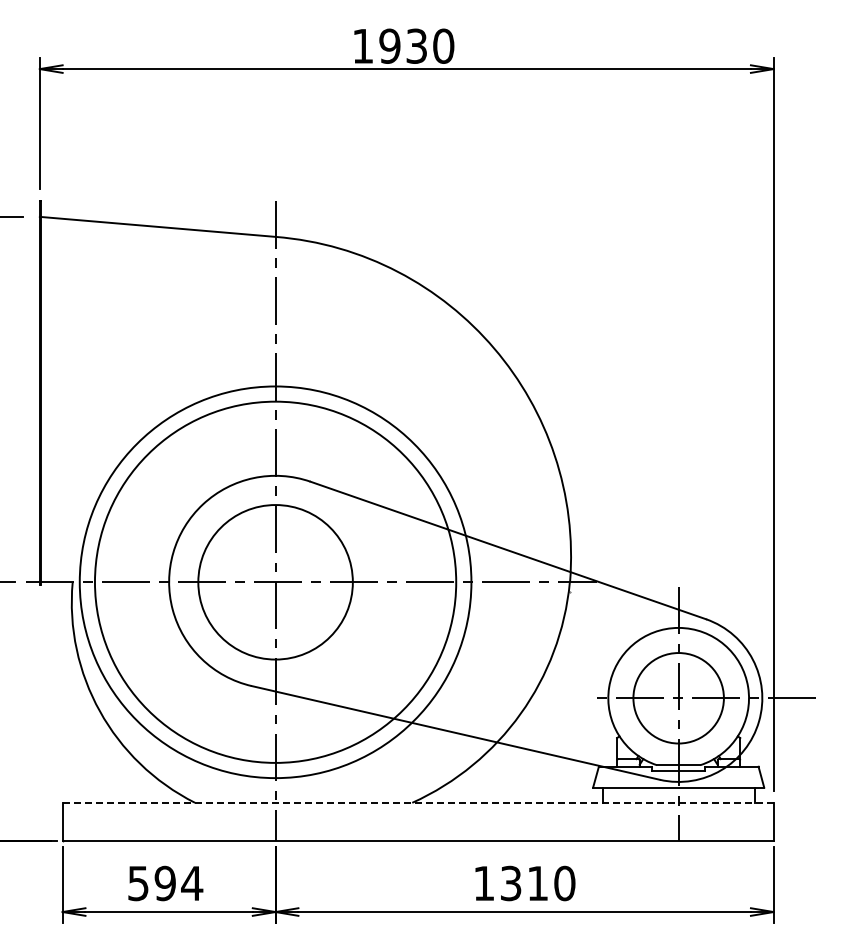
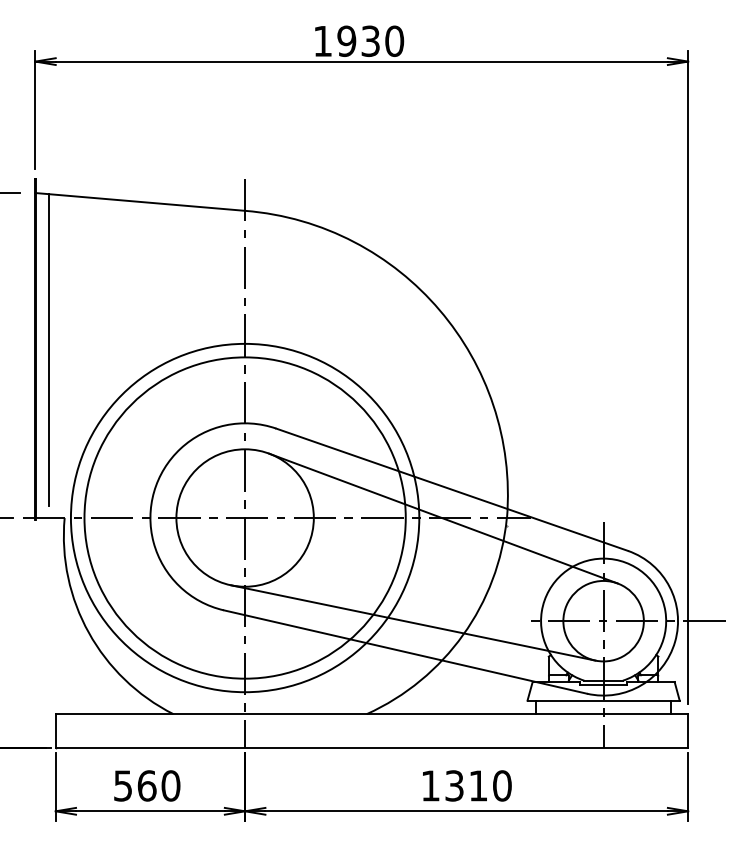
line: (55, 393) -> (49, 350), added
line: (498, 582) -> (443, 518), added
line: (464, 699) -> (413, 622), added
line: (418, 802) -> (372, 713), dashed -> solid
text: (178, 883) -> (158, 785), 594 -> 560

